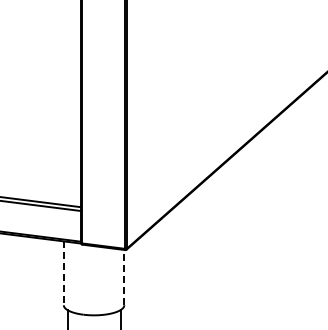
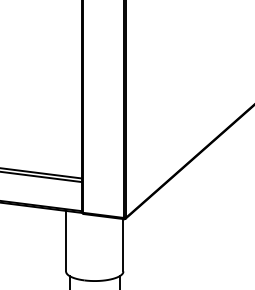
line: (63, 273) -> (65, 241), dashed -> solid
line: (124, 277) -> (123, 245), dashed -> solid

